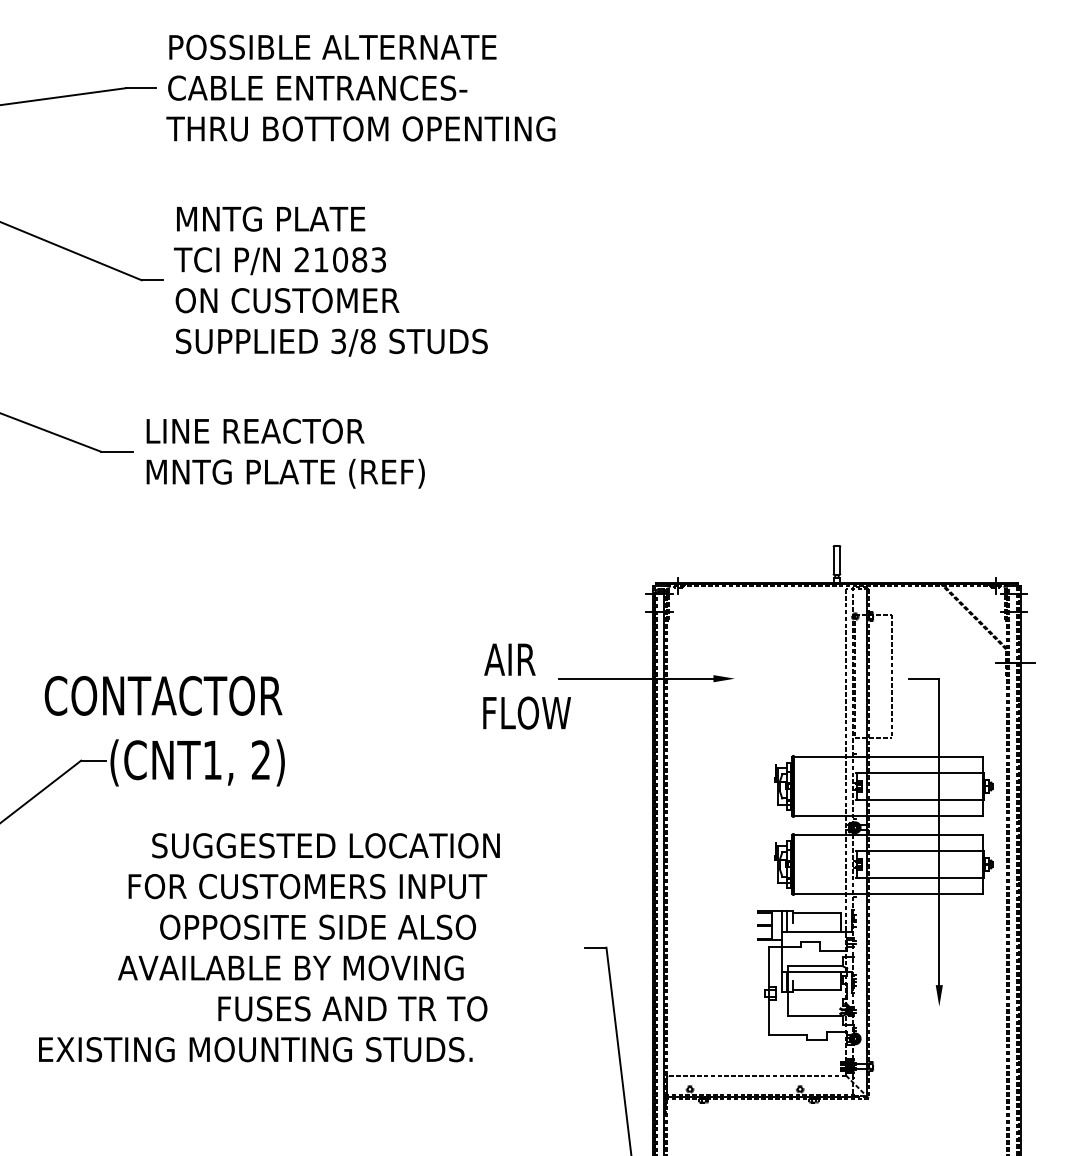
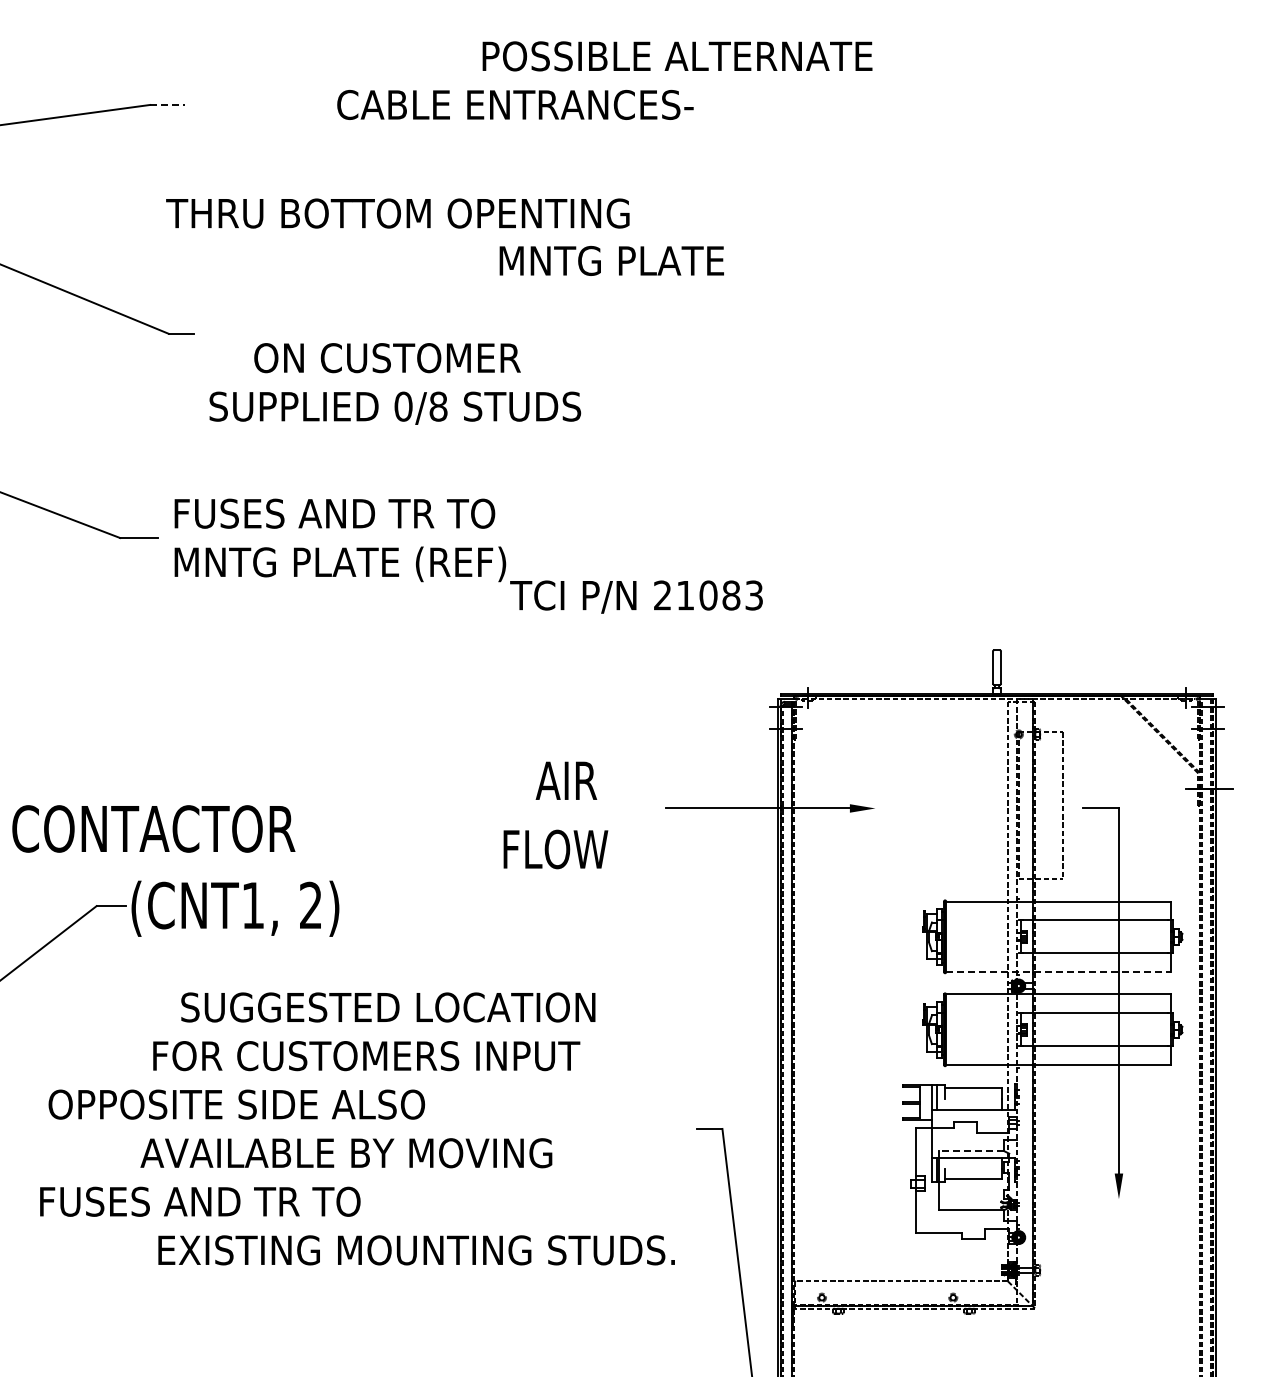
text: (332, 47) -> (677, 56), moved
line: (140, 87) -> (167, 104), solid -> dashed
text: (317, 87) -> (515, 104), moved
text: (360, 128) -> (397, 213), moved
text: (270, 218) -> (611, 260), moved
text: (280, 260) -> (636, 596), moved
text: (287, 300) -> (387, 358), moved
text: (338, 341) -> (403, 406), 3/8 -> 0/8
text: (282, 431) -> (336, 513), LINE REACTOR -> FUSES AND TR TO
text: (509, 659) -> (566, 780), moved
text: (163, 695) -> (153, 828), moved
text: (526, 713) -> (555, 849), moved
line: (889, 816) -> (1059, 972), solid -> dashed
text: (317, 927) -> (236, 1104), moved
line: (814, 965) -> (970, 1150), solid -> dashed
text: (353, 1008) -> (200, 1201), moved
text: (255, 1049) -> (416, 1250), moved

